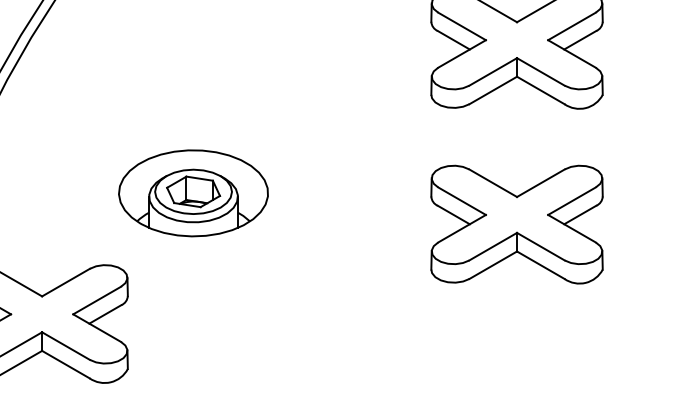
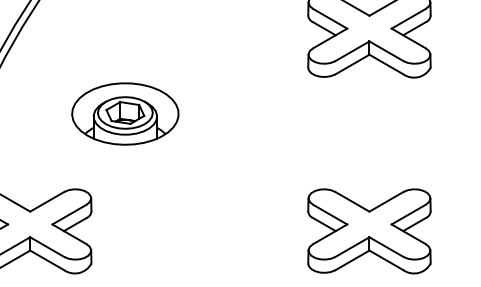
part: (193, 192) -> (125, 113), moved
part: (517, 224) -> (369, 231), moved

